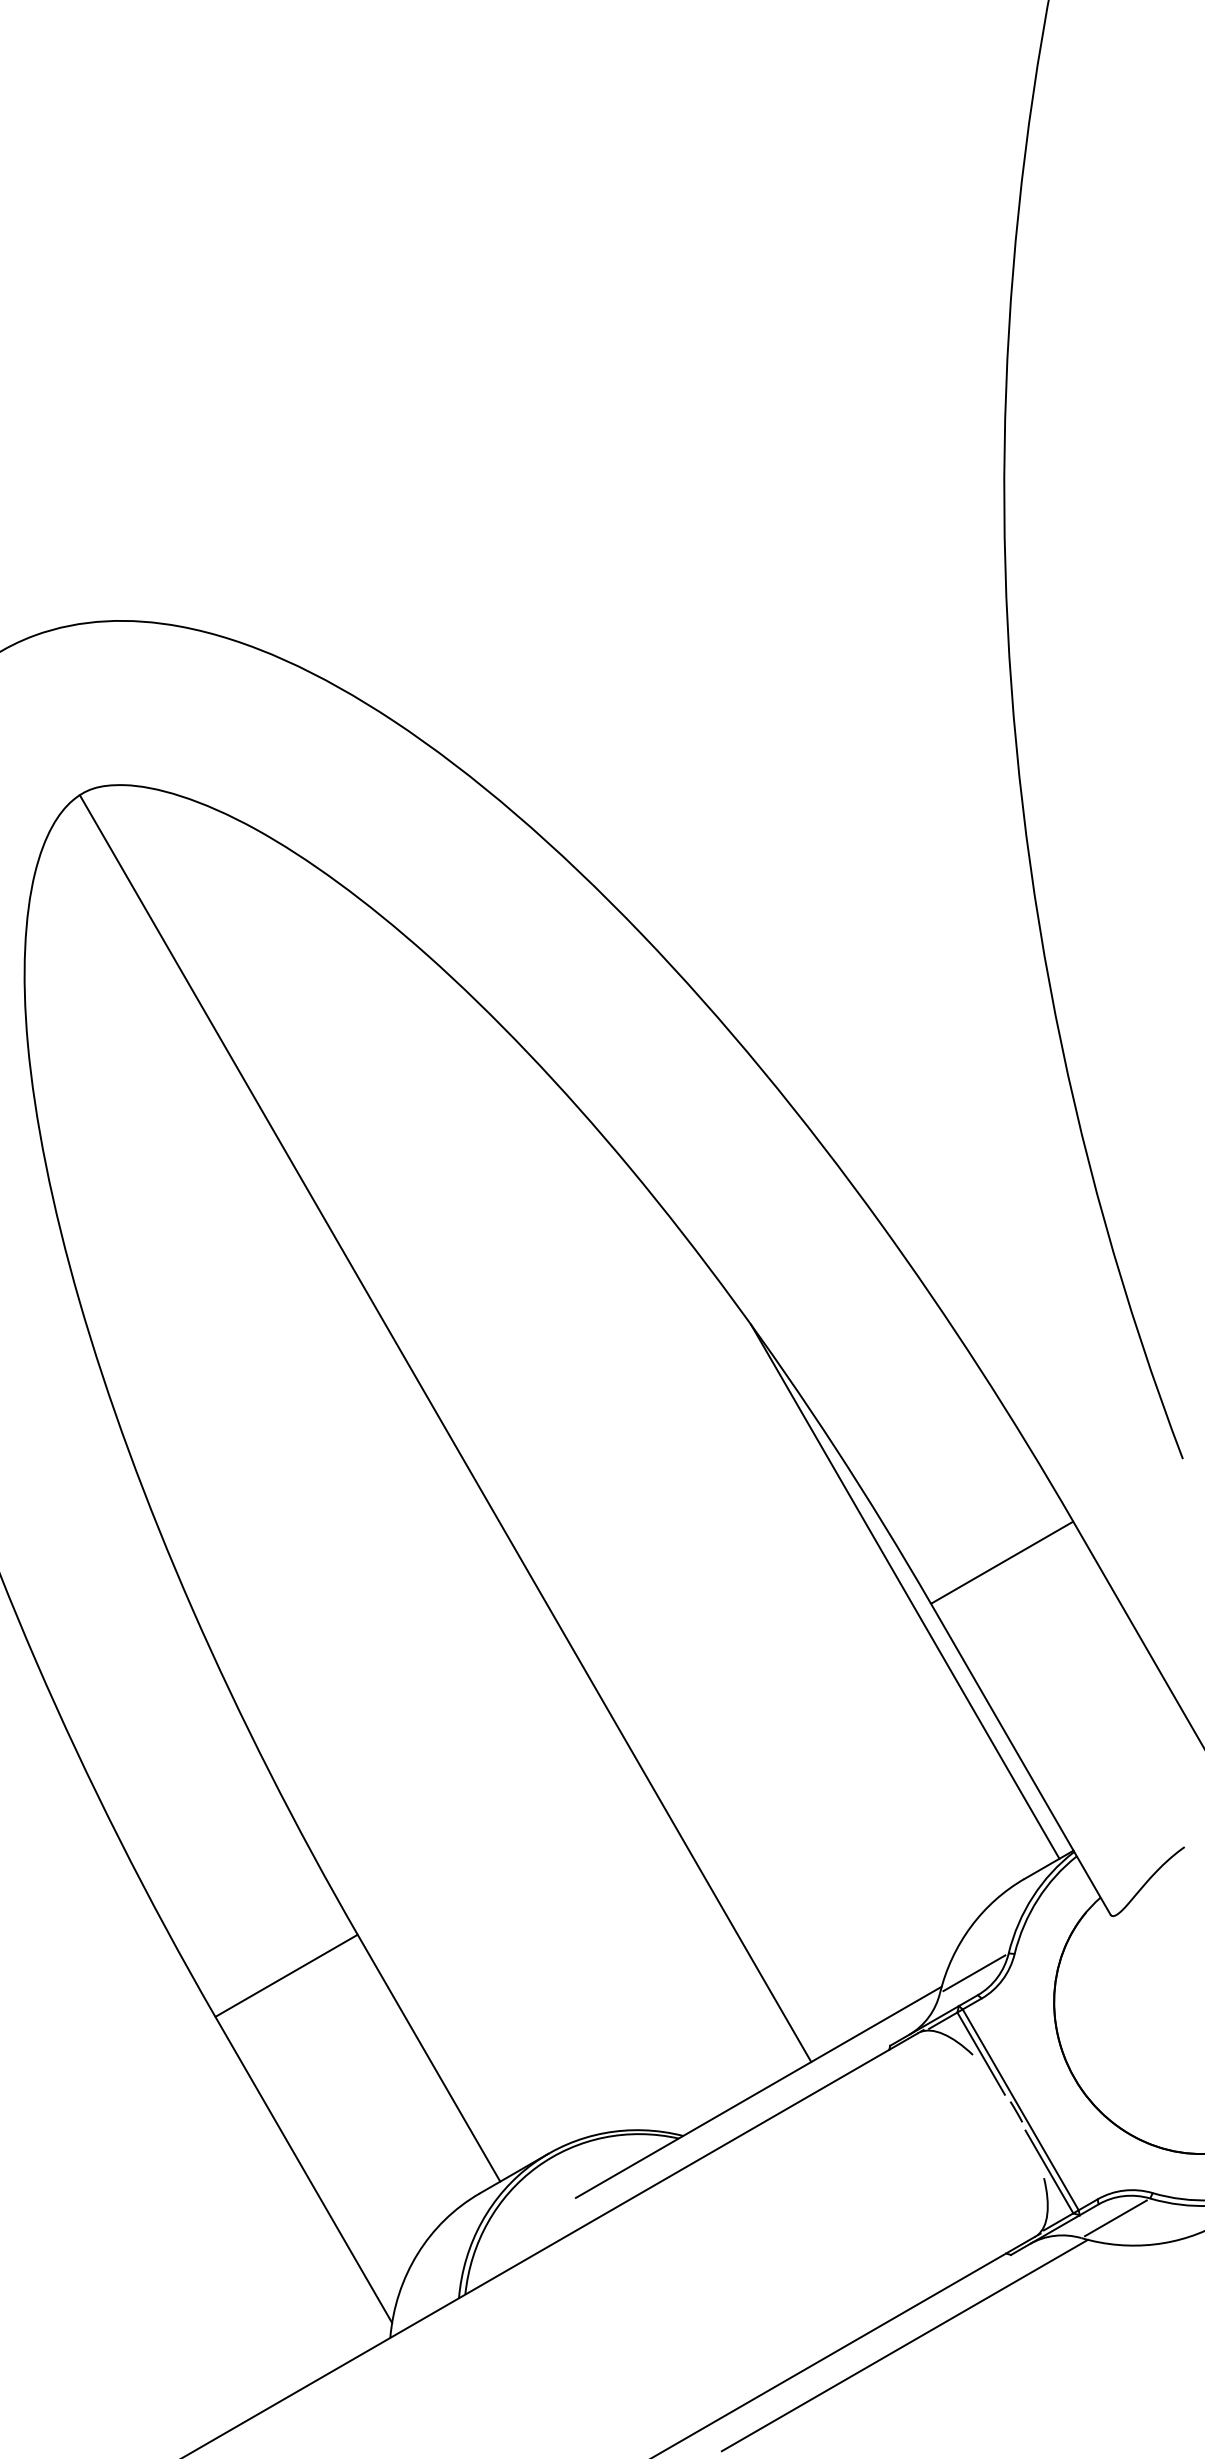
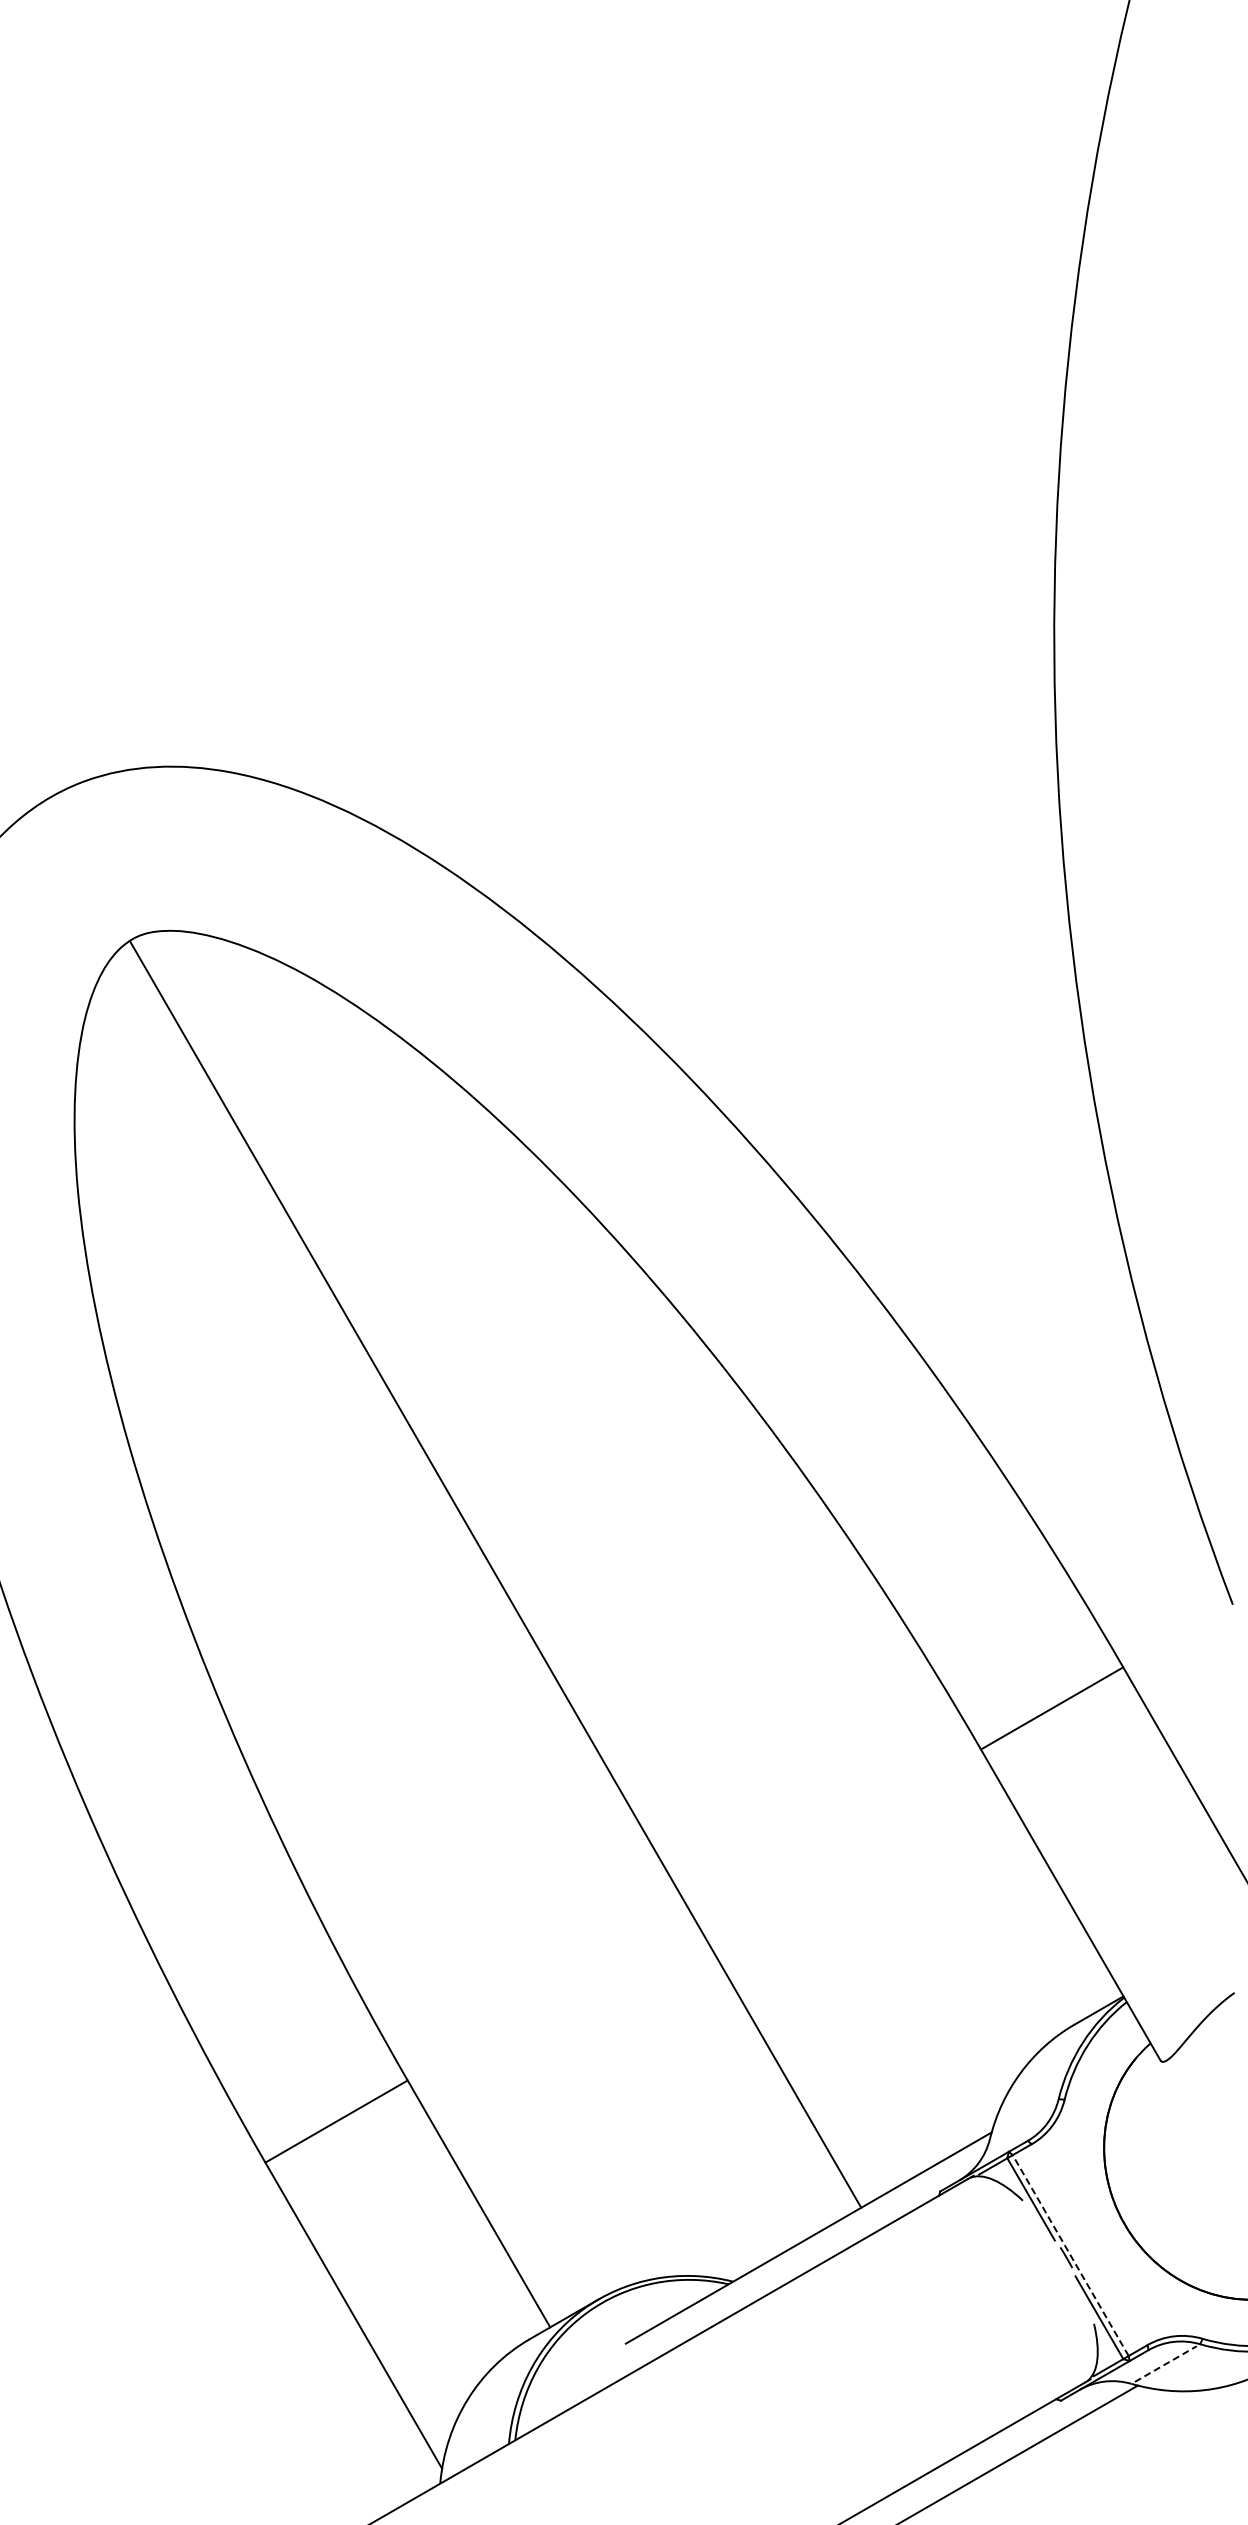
line: (905, 1591) -> (955, 1737), removed
line: (974, 1972) -> (1024, 2118), removed
line: (1020, 2109) -> (1070, 2255), solid -> dashed
line: (1115, 2218) -> (1165, 2364), solid -> dashed

